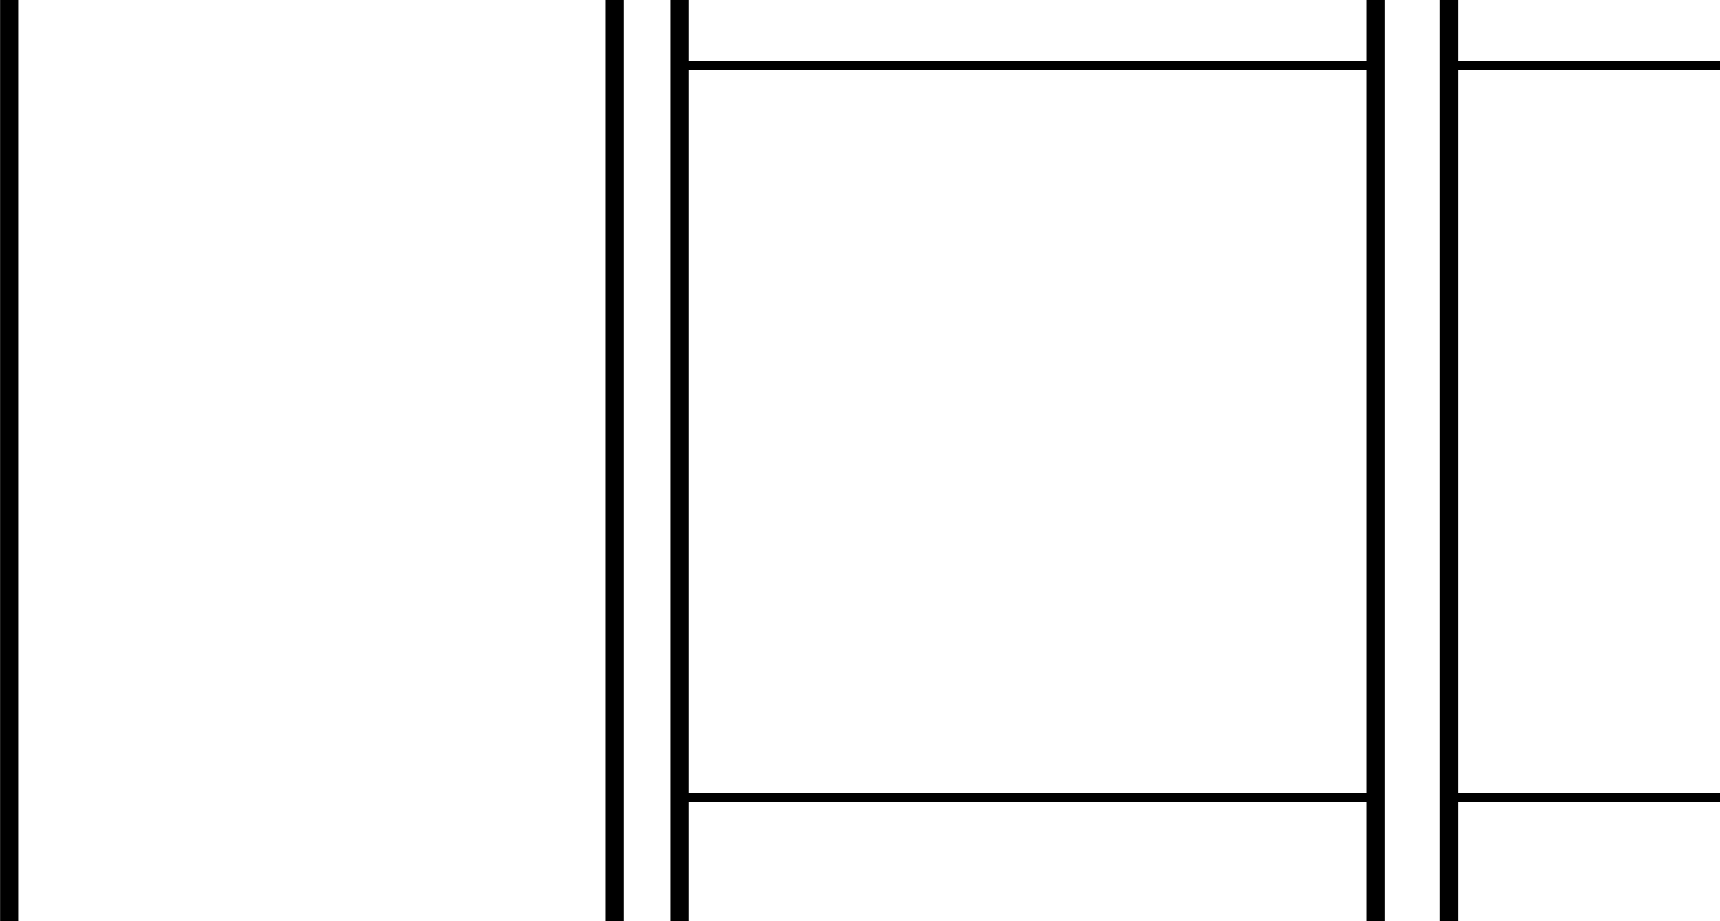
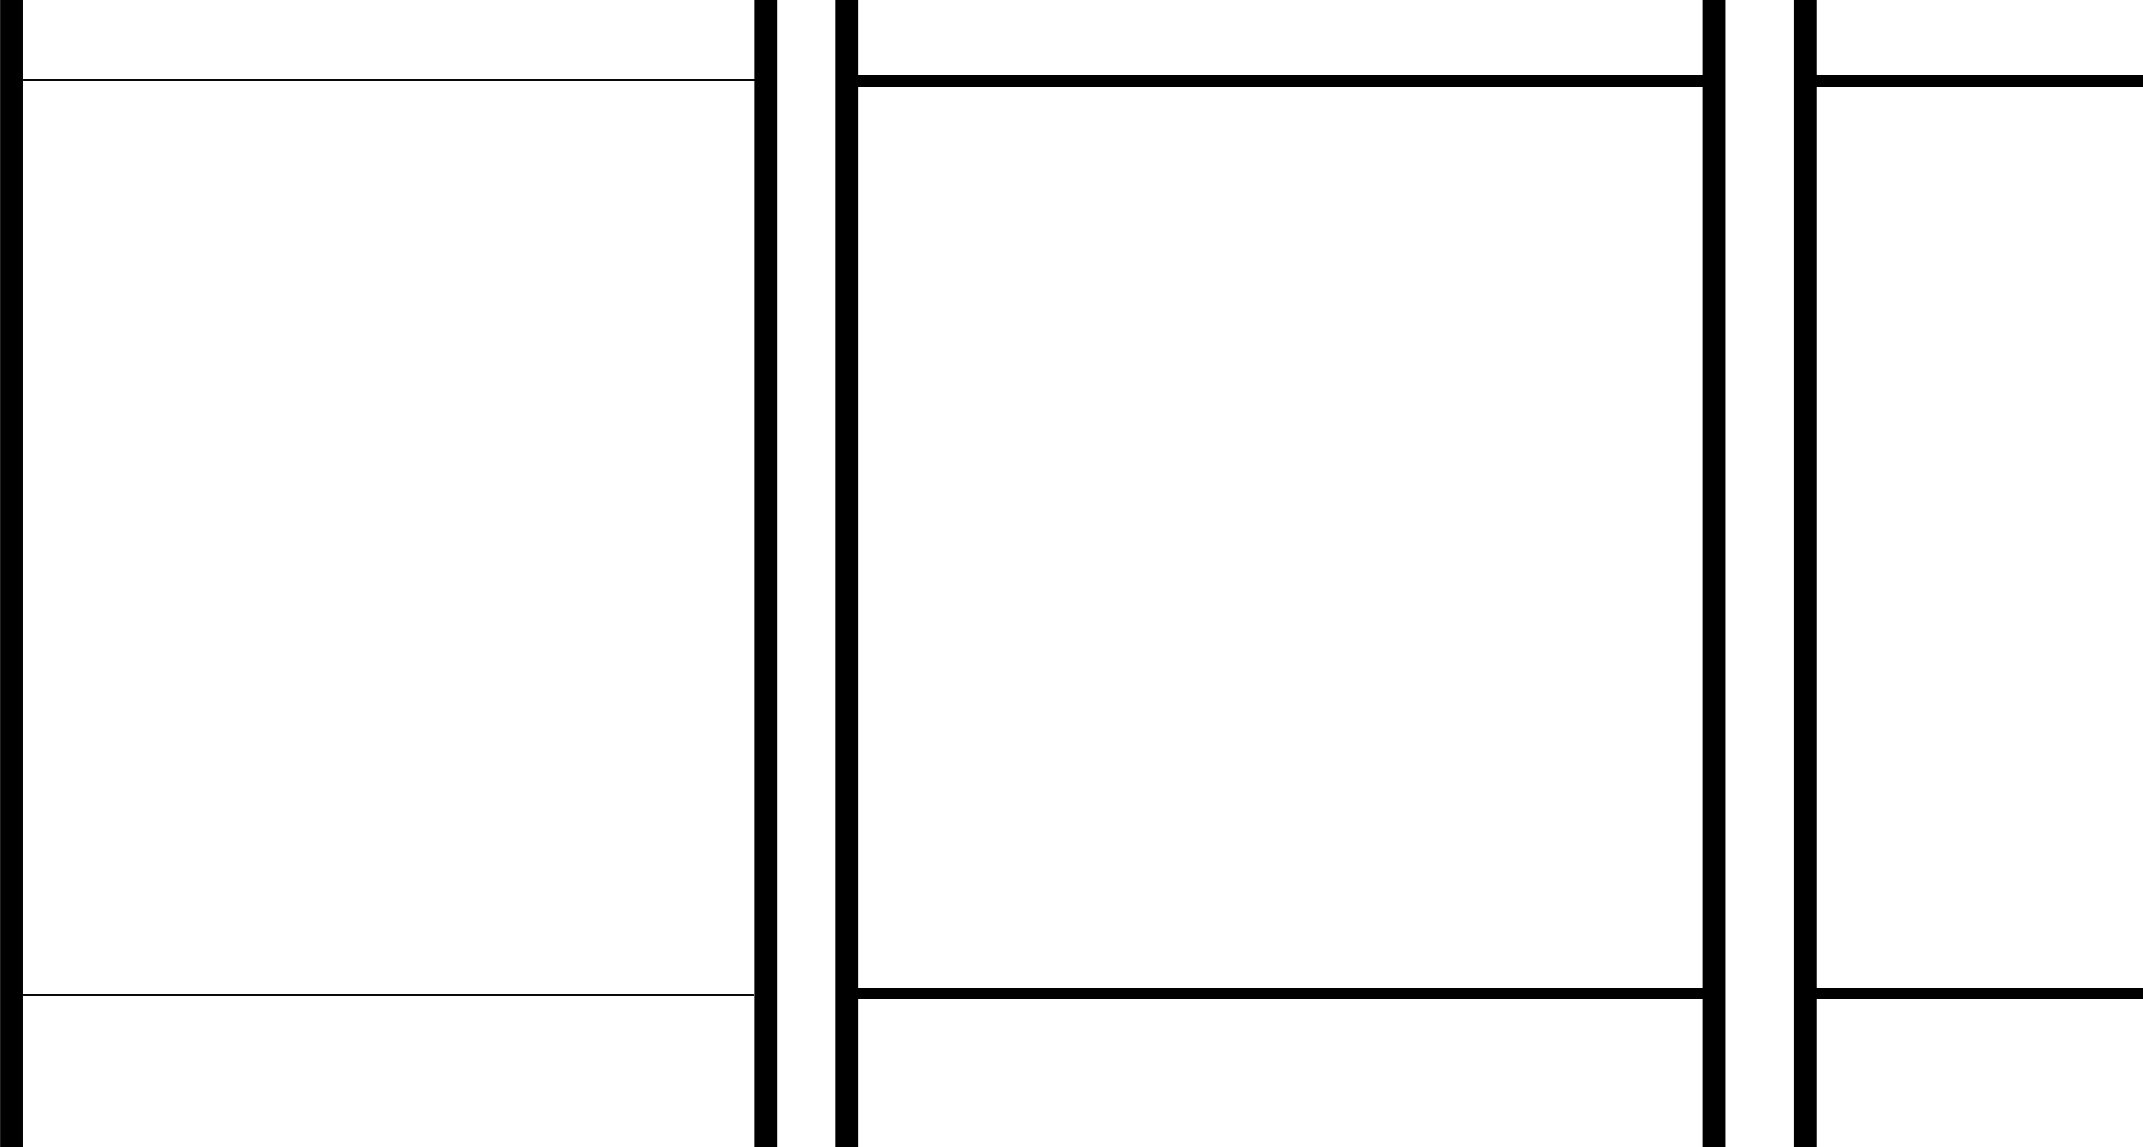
line: (316, 64) -> (394, 79), added
line: (311, 799) -> (388, 995), added

